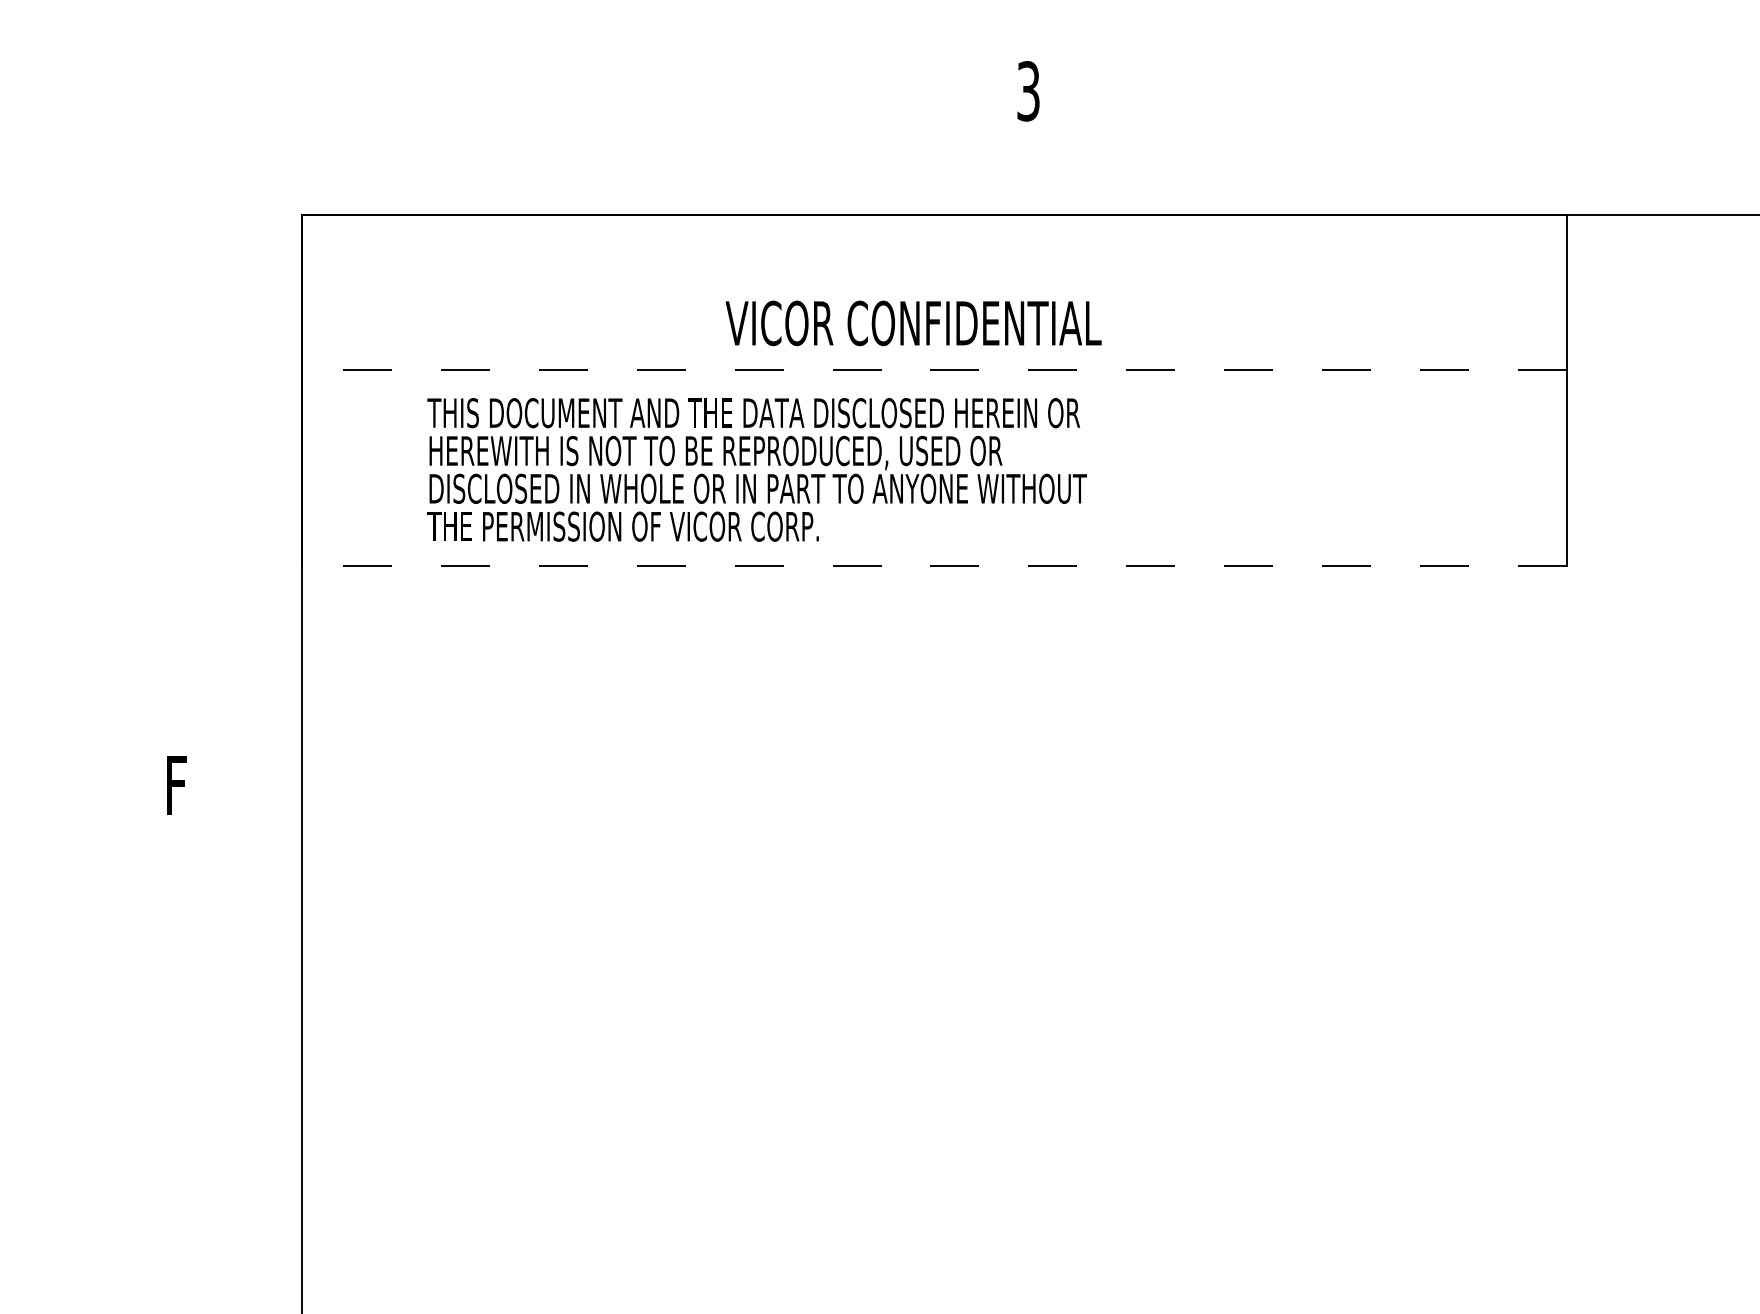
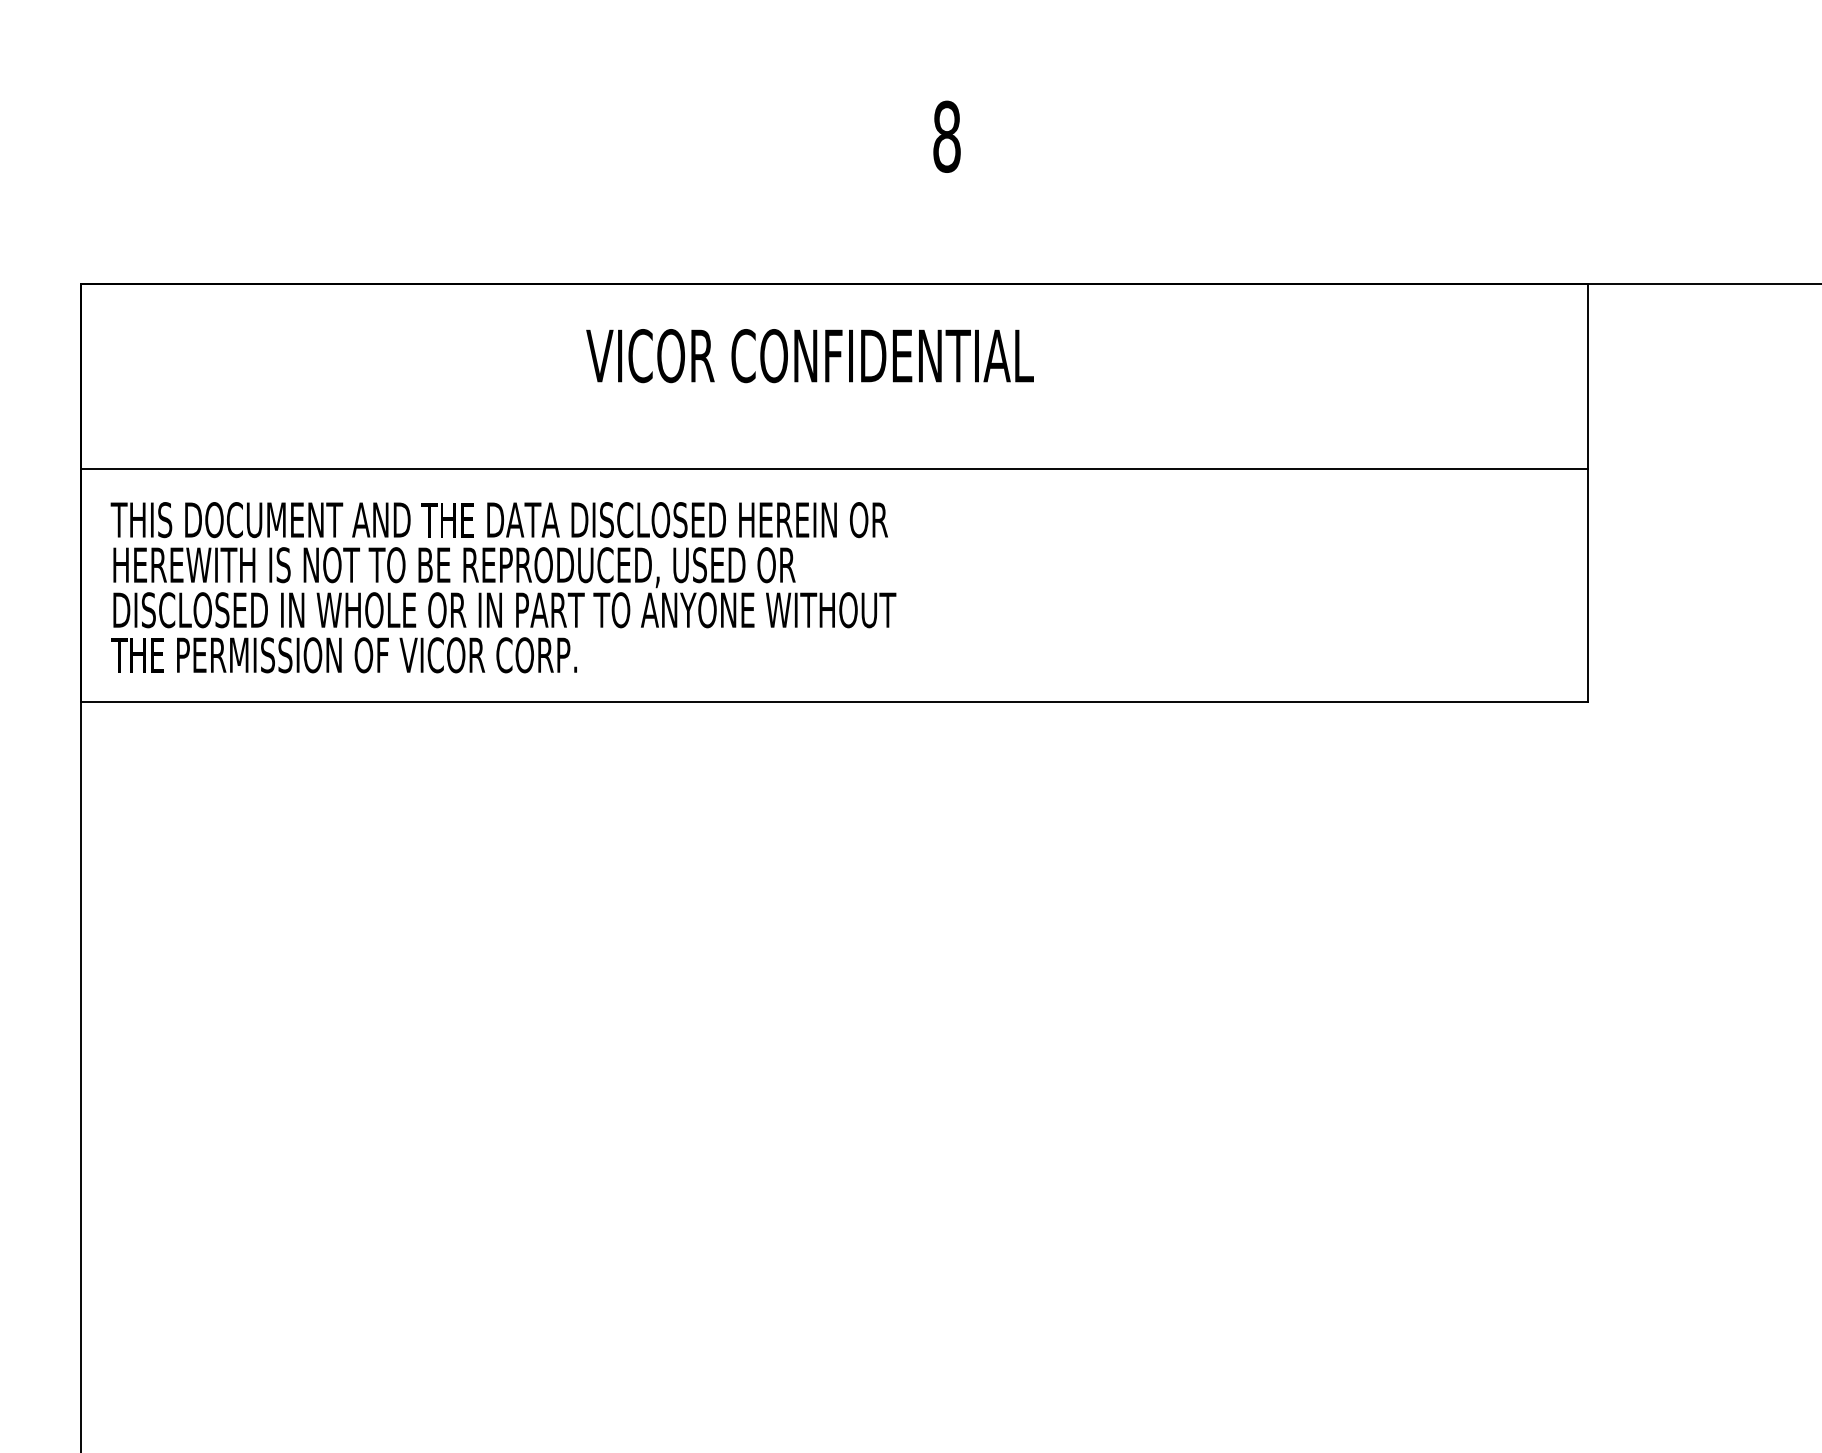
text: (1028, 91) -> (946, 137), 3 -> 8
text: (913, 323) -> (809, 356), moved
line: (934, 370) -> (834, 469), dashed -> solid
text: (756, 469) -> (502, 587), moved
line: (934, 565) -> (834, 701), dashed -> solid

